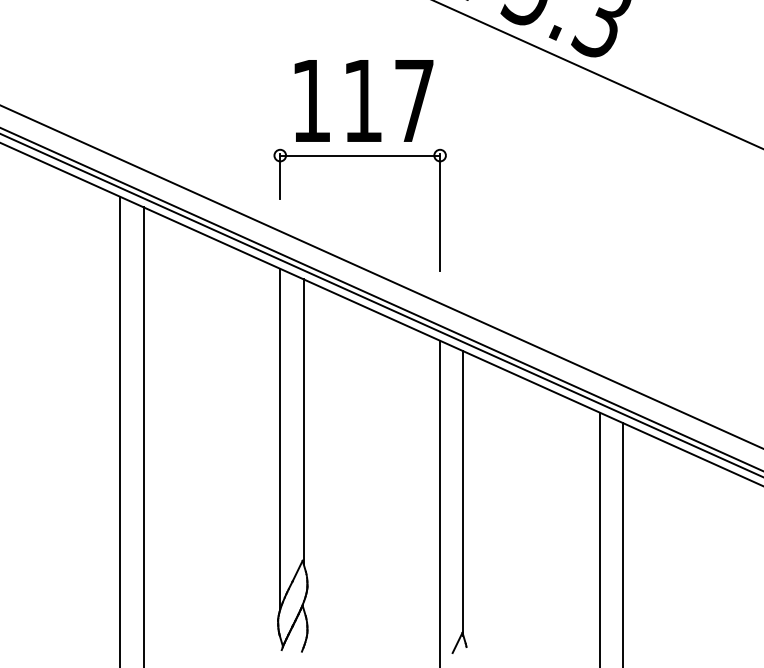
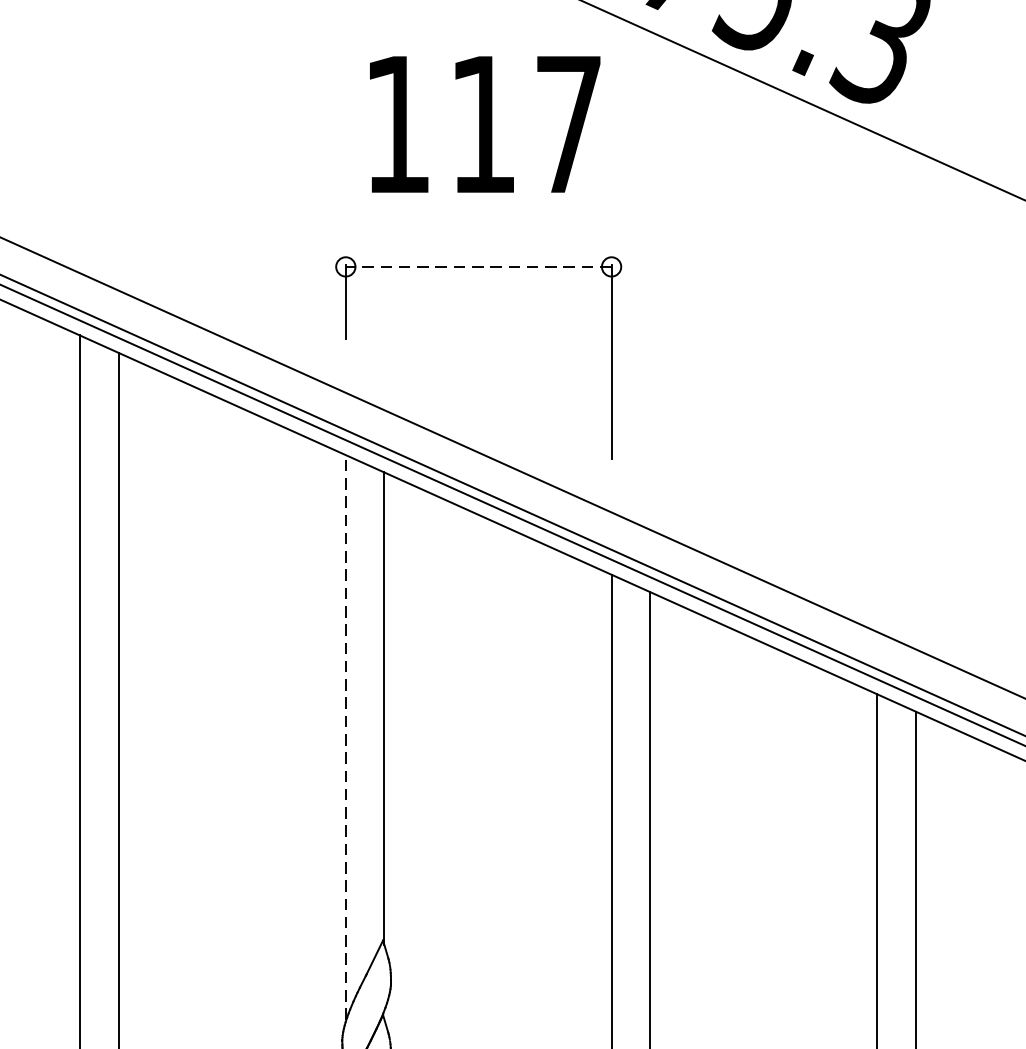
text: (363, 100) -> (484, 123), moved
line: (360, 155) -> (479, 266), solid -> dashed
line: (280, 438) -> (346, 737), solid -> dashed

